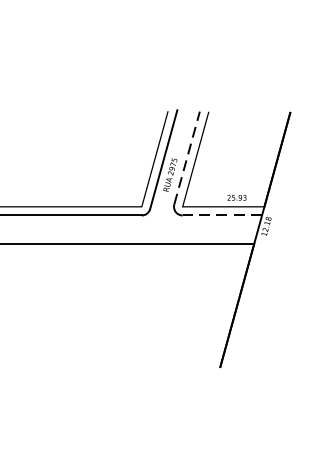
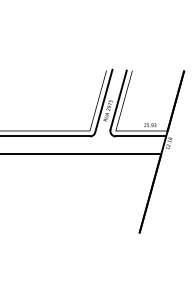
line: (186, 158) -> (118, 100), dashed -> solid
line: (221, 215) -> (140, 136), dashed -> solid

